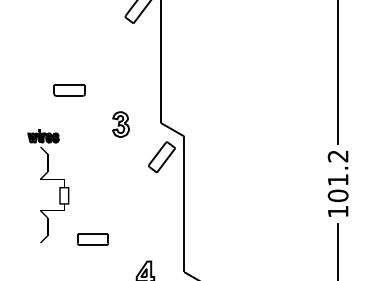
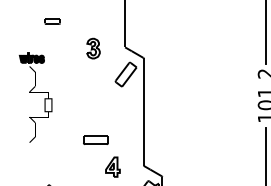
part: (69, 90) -> (52, 21), size x0.6
part: (93, 239) -> (96, 139), moved

